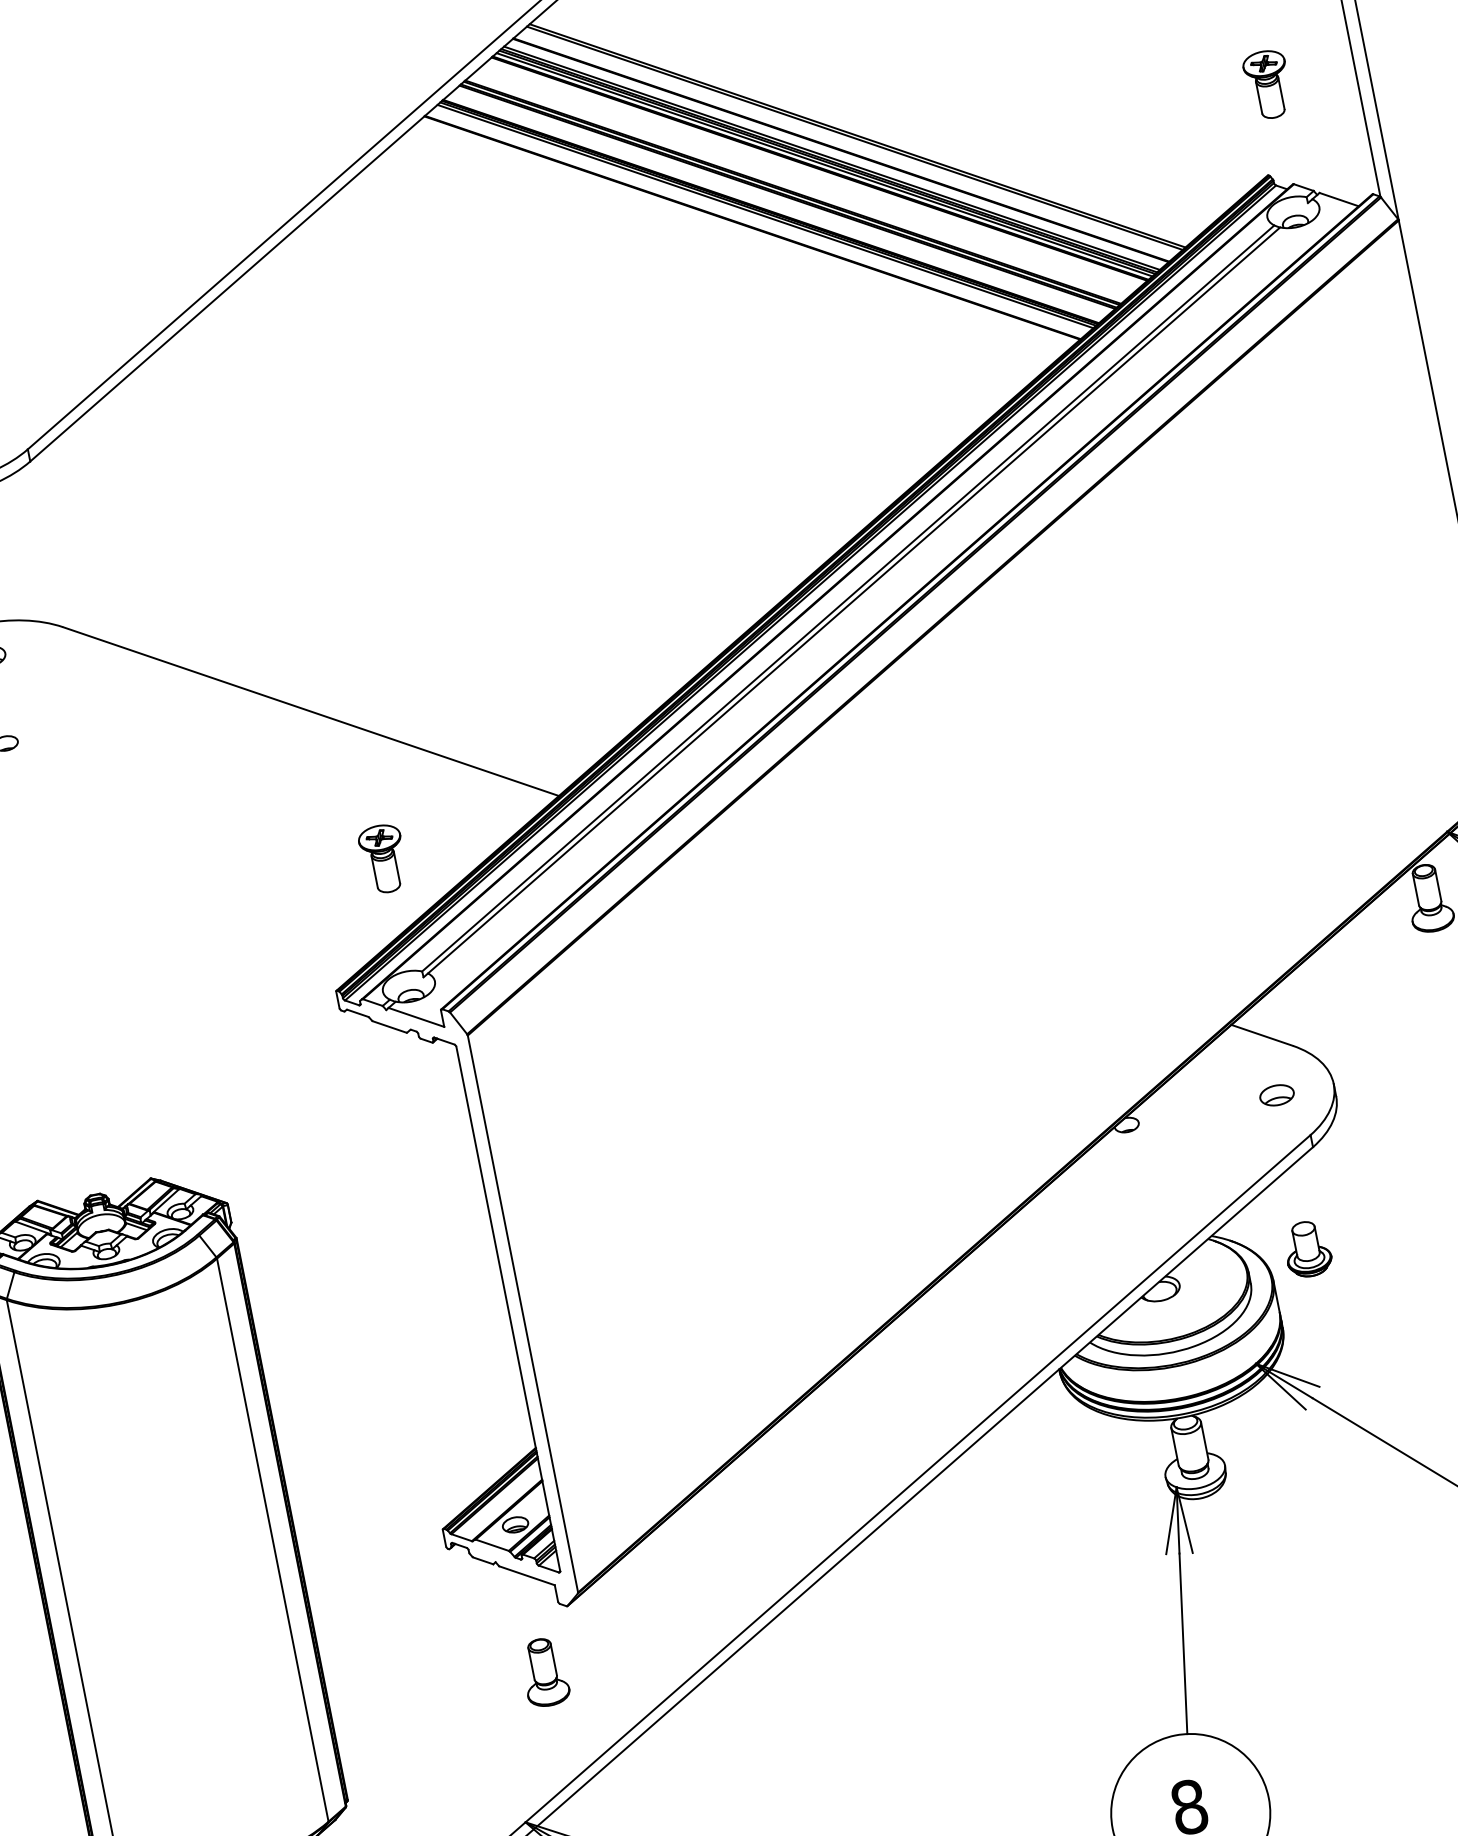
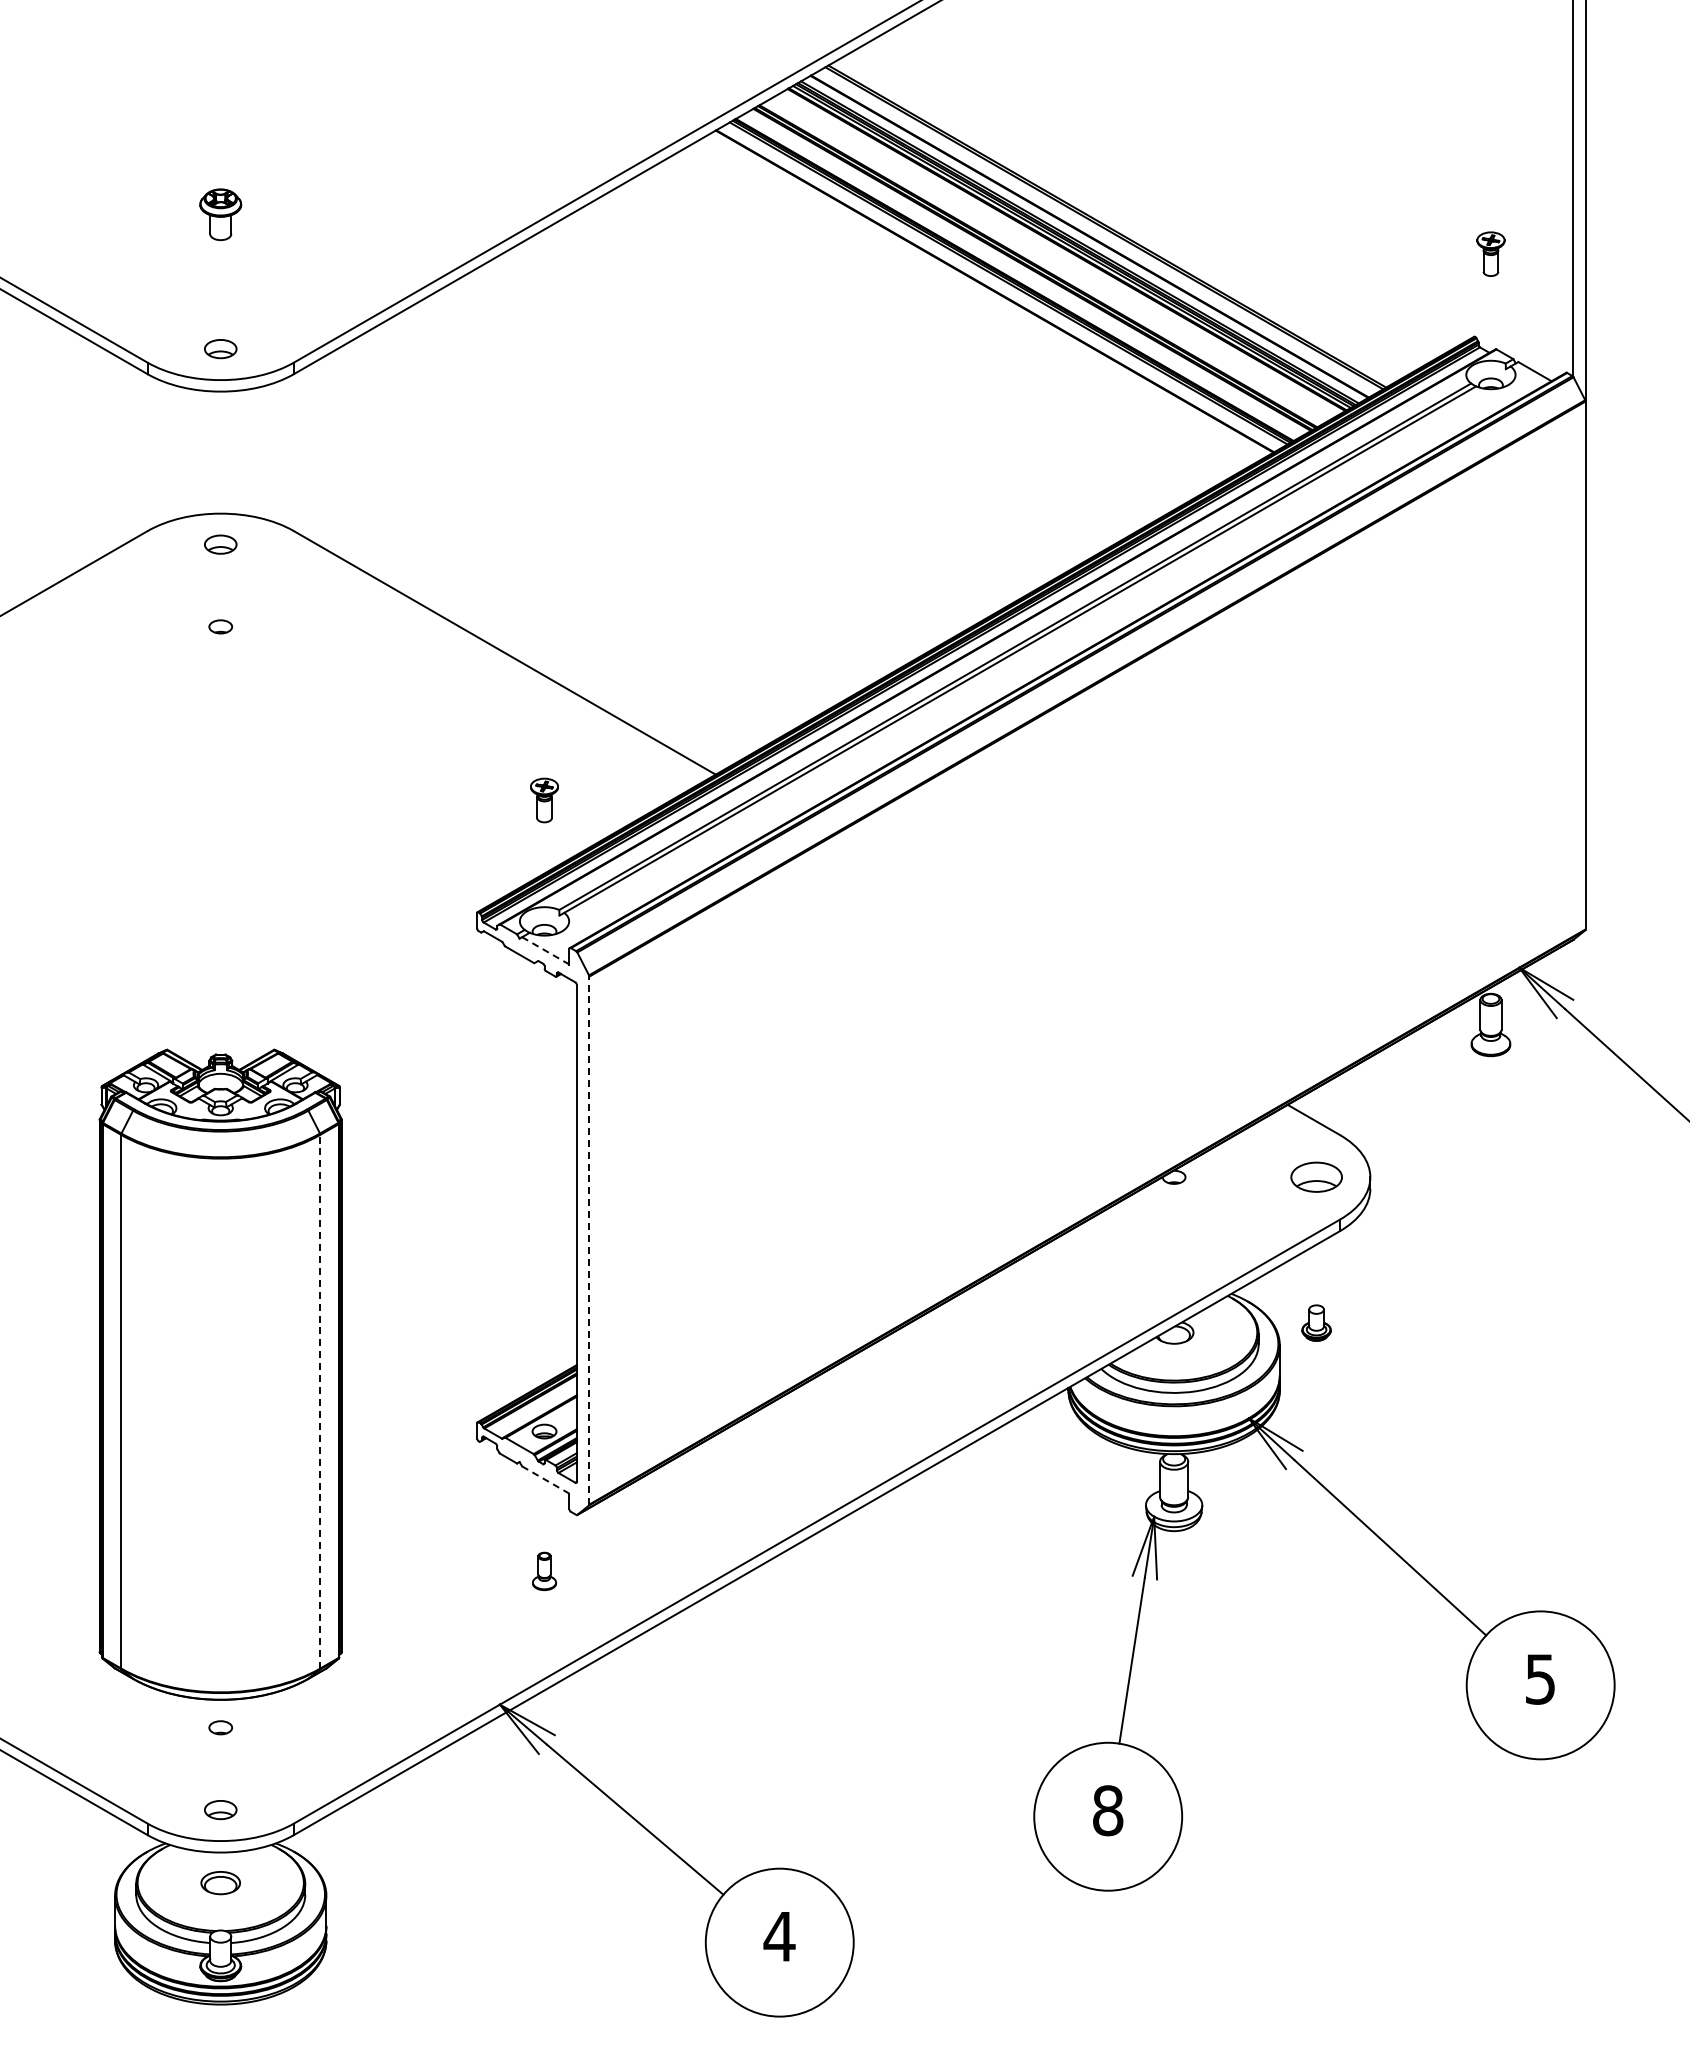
part: (1267, 85) -> (1490, 254), size x0.7
part: (383, 859) -> (544, 800), size x0.7
line: (416, 1017) -> (545, 950), solid -> dashed
part: (1276, 1095) -> (1316, 1177), size x1.6
part: (1307, 1248) -> (1316, 1322), size x0.7
line: (523, 1313) -> (589, 1240), solid -> dashed
line: (272, 1539) -> (320, 1401), solid -> dashed
line: (527, 1576) -> (546, 1480), solid -> dashed
part: (544, 1672) -> (544, 1571), size x0.6

